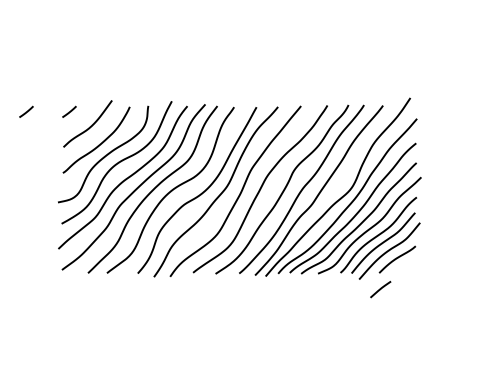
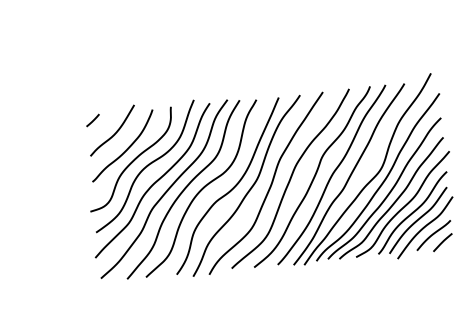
line: (26, 111) -> (50, 124), removed
line: (380, 289) -> (442, 242), moved

